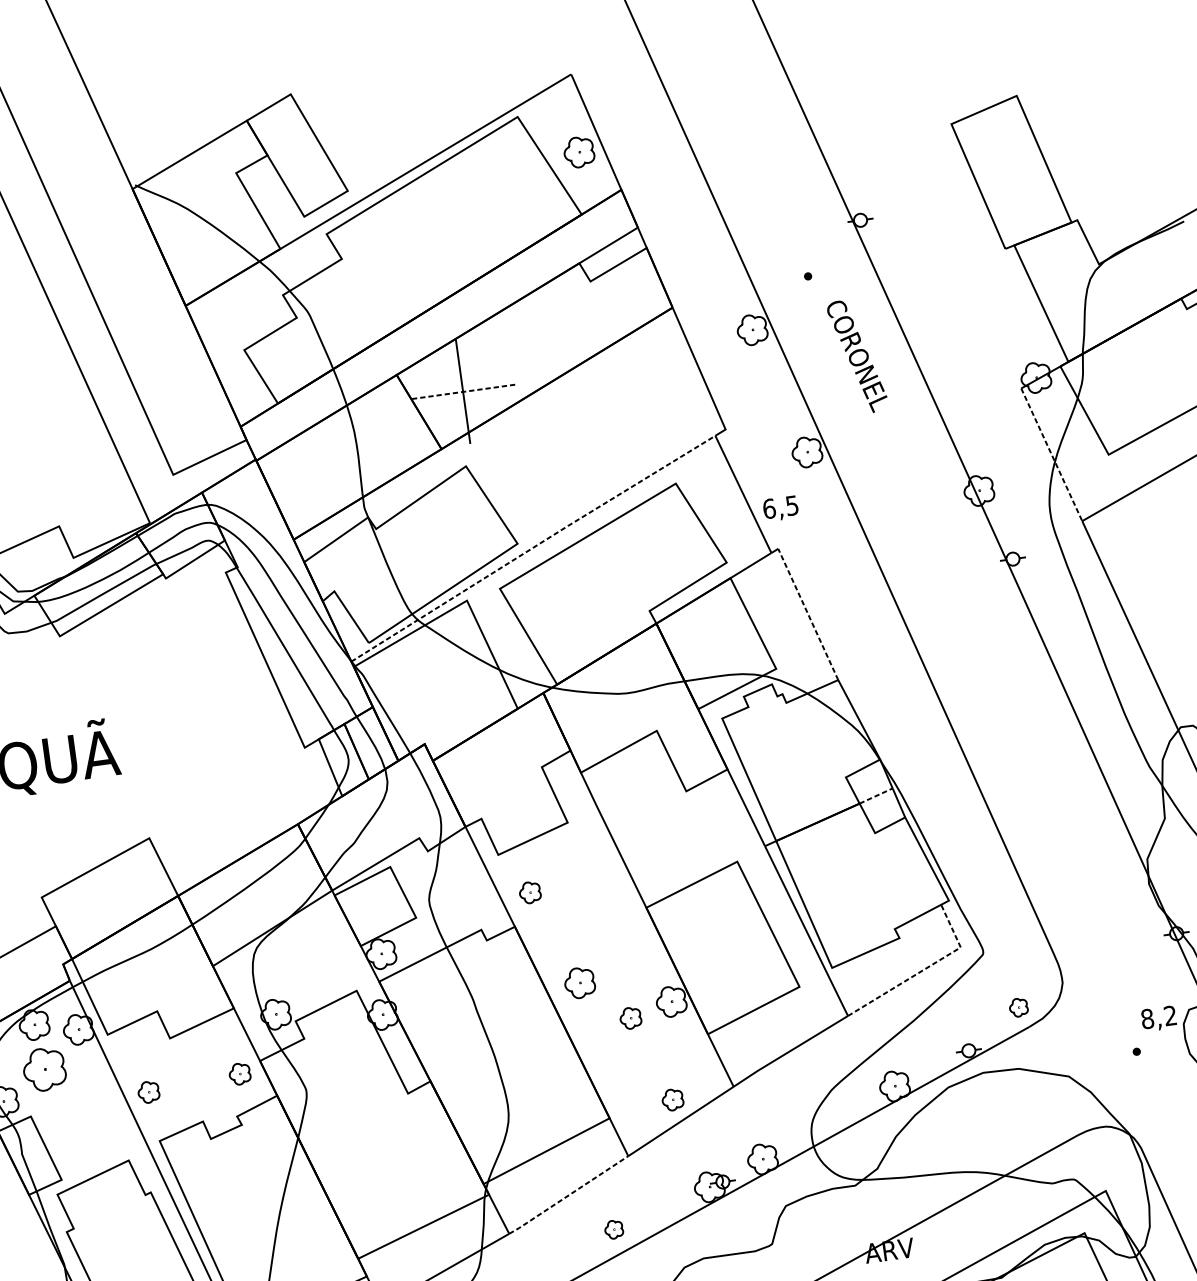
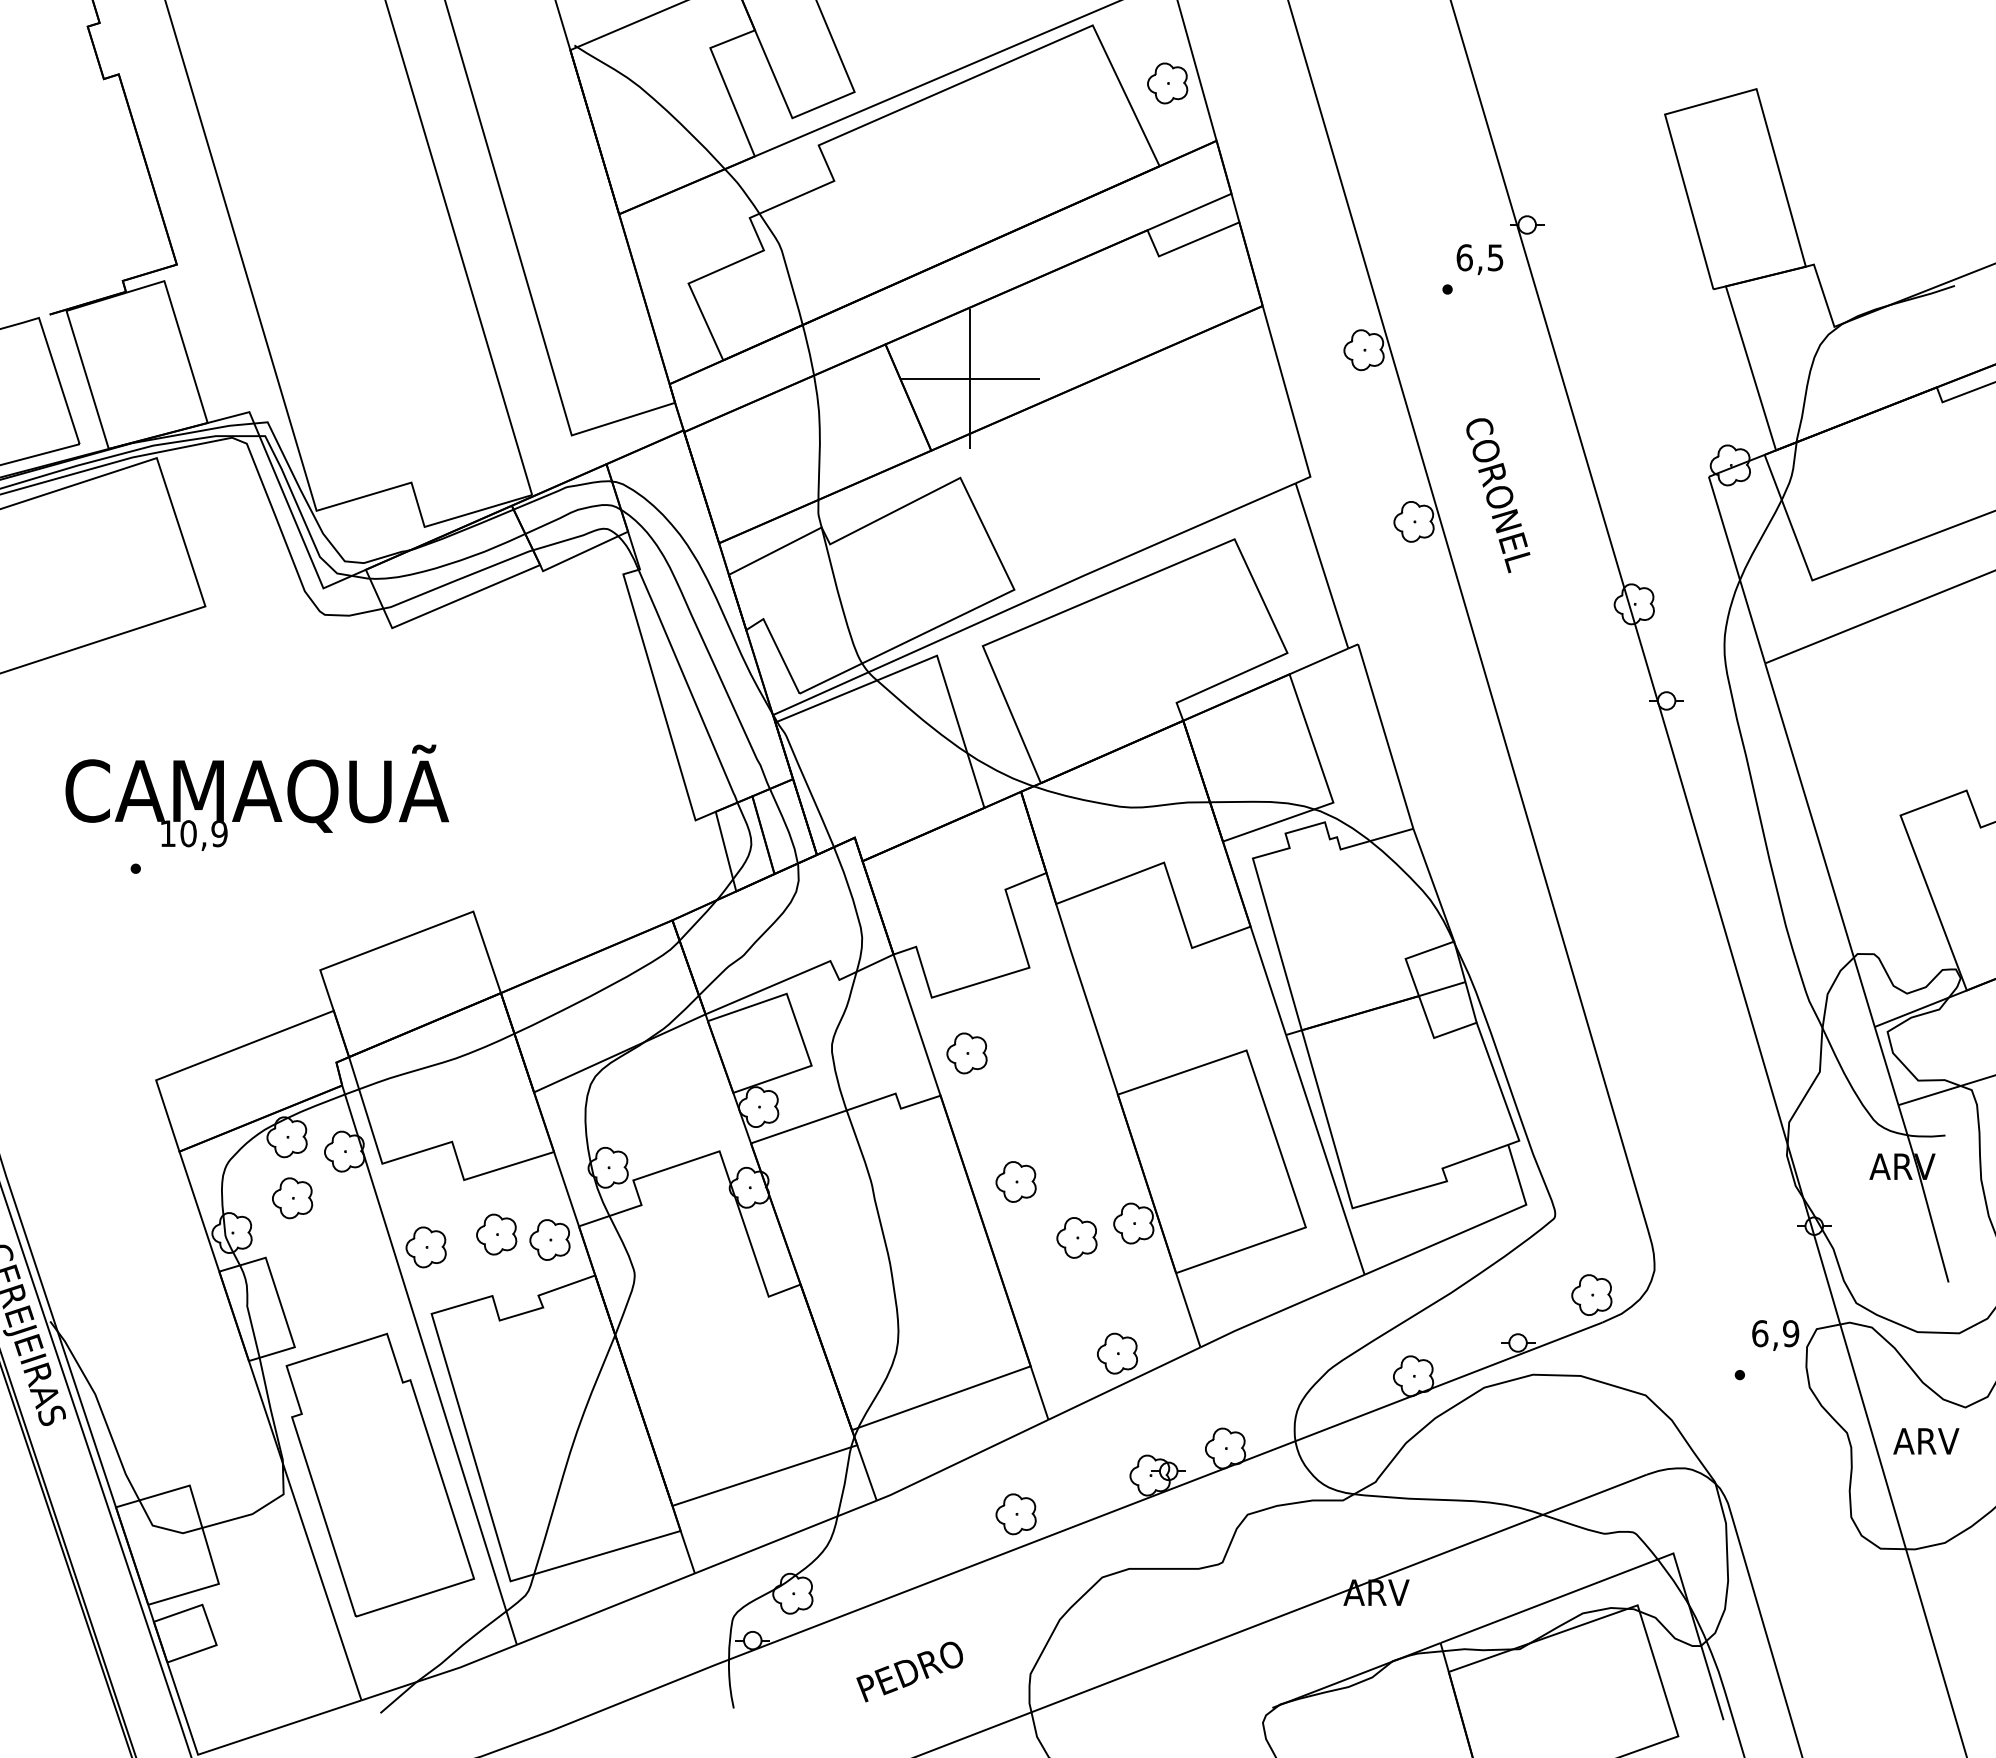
text: (857, 356) -> (1498, 495), moved
line: (462, 391) -> (969, 378), dashed -> solid
line: (1052, 455) -> (1737, 570), dashed -> solid
text: (780, 508) -> (1479, 259), moved
line: (533, 547) -> (1034, 597), dashed -> solid
line: (808, 614) -> (1385, 736), dashed -> solid
line: (876, 795) -> (1442, 988), dashed -> solid
part: (529, 892) -> (966, 1053), size x1.43
line: (925, 968) -> (1475, 1226), dashed -> solid
part: (1018, 1007) -> (1591, 1294), size x1.67
text: (1158, 1017) -> (1775, 1333), 8,2 -> 6,9
part: (630, 1018) -> (1076, 1237), size x1.43
part: (44, 1069) -> (292, 1198), size x0.71
part: (239, 1073) -> (549, 1239), size x1.43
part: (199, 1075) -> (496, 1234), added
part: (148, 1092) -> (425, 1247), size x1.43
part: (672, 1099) -> (1117, 1353), size x1.43
line: (568, 1195) -> (962, 1460), dashed -> solid
part: (613, 1229) -> (1015, 1514), size x1.67

